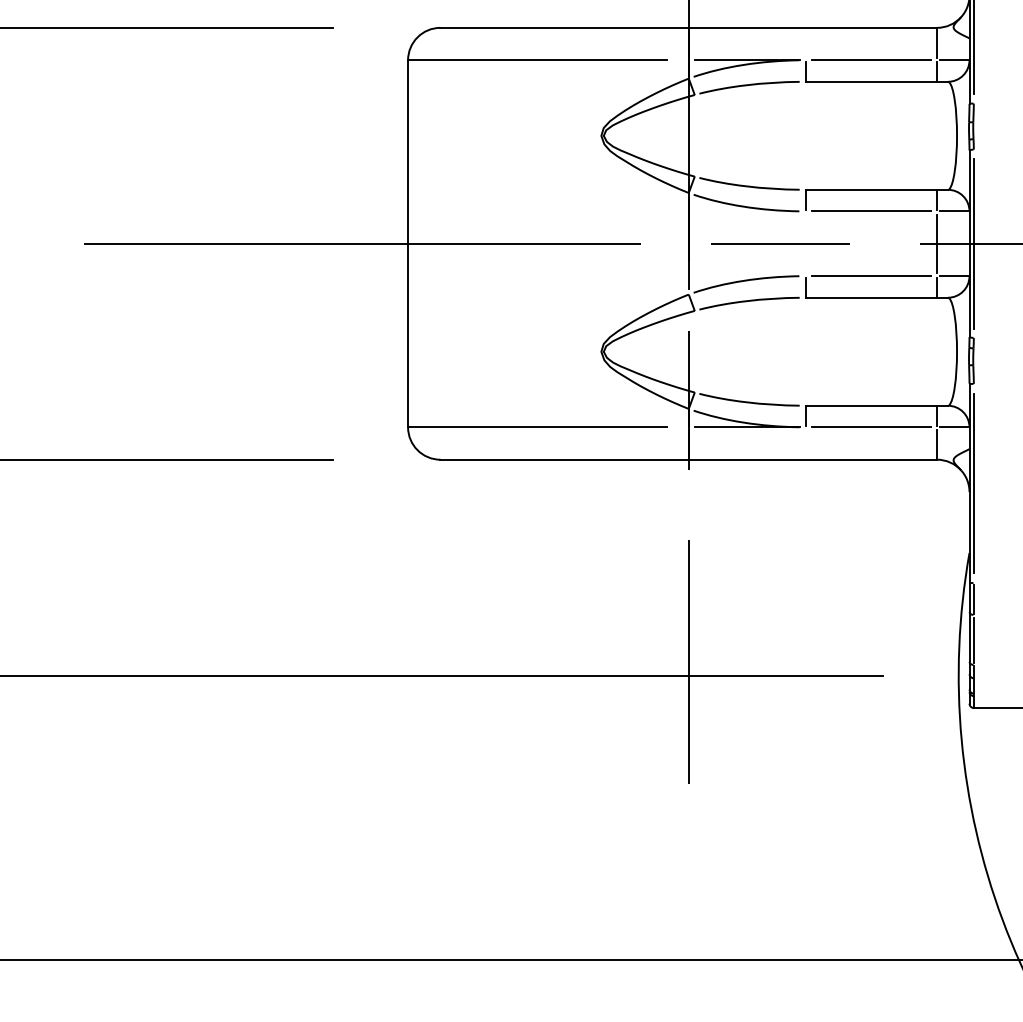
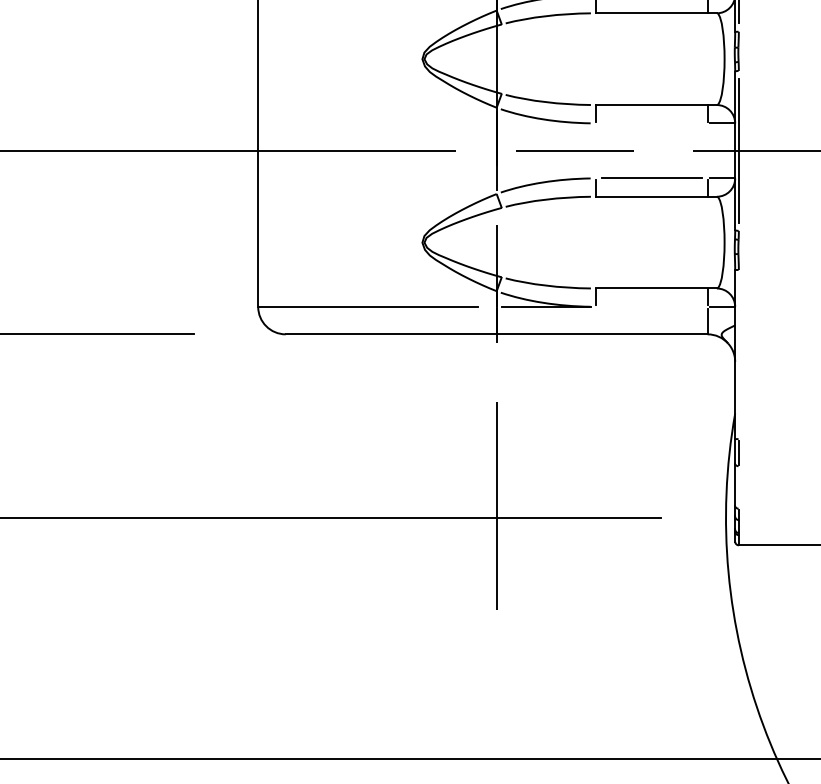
line: (871, 211) -> (651, 123), removed
line: (937, 243) -> (707, 150), removed
line: (871, 427) -> (651, 306), removed
line: (973, 483) -> (738, 354), removed
line: (973, 639) -> (738, 487), removed

